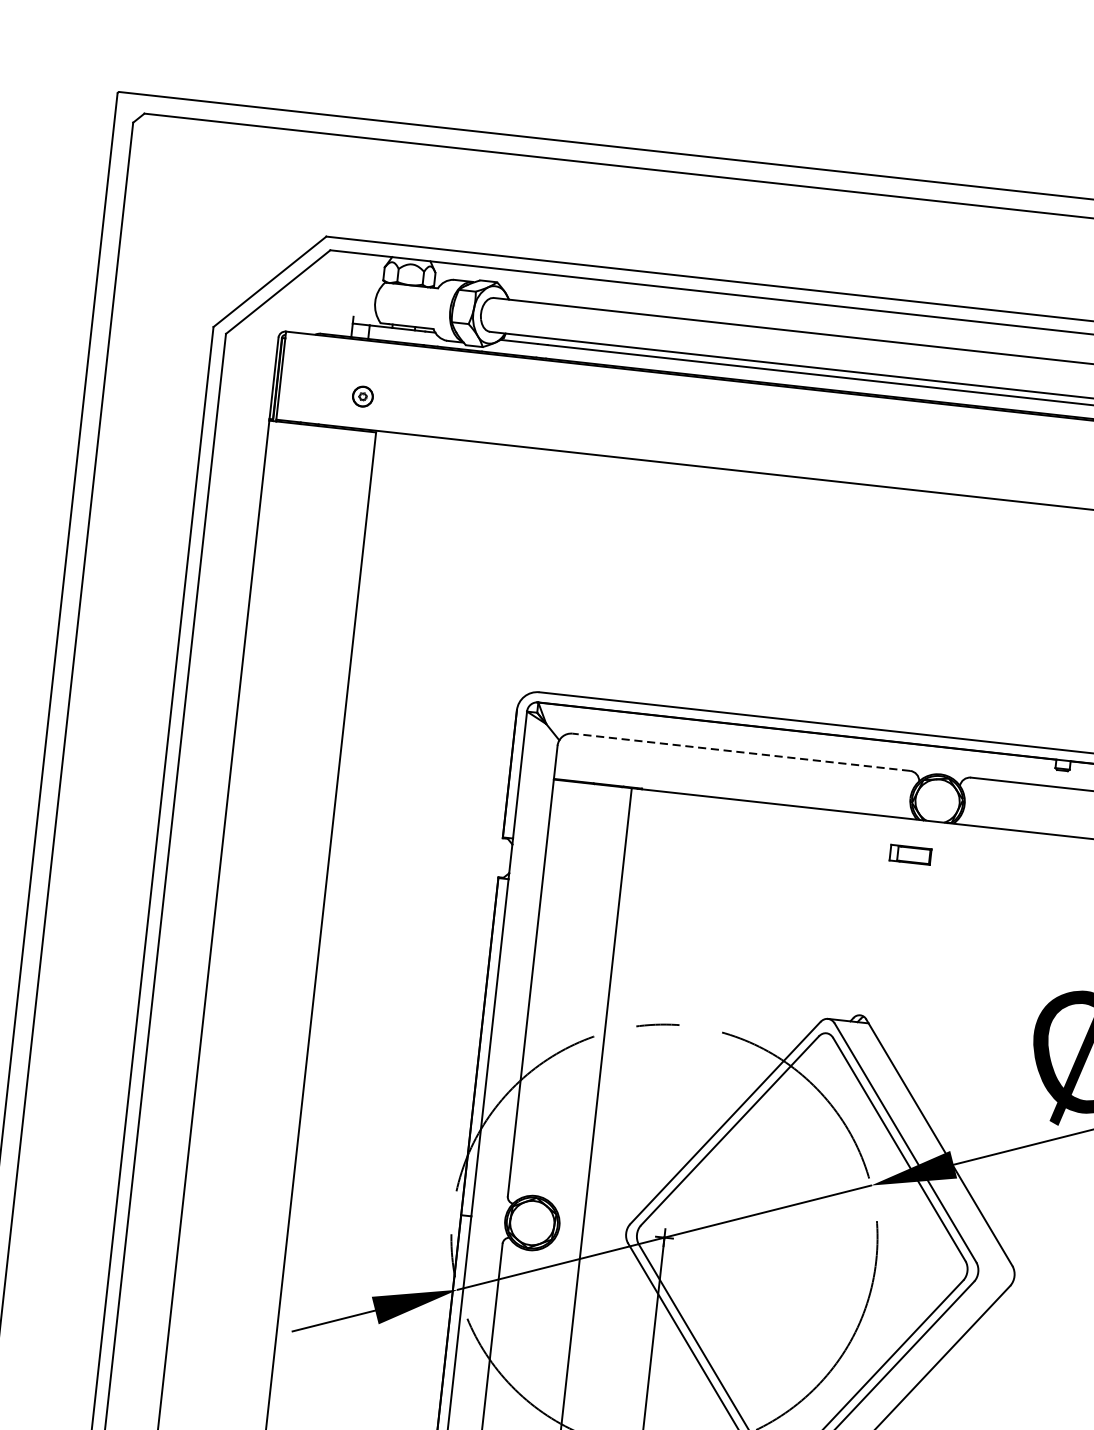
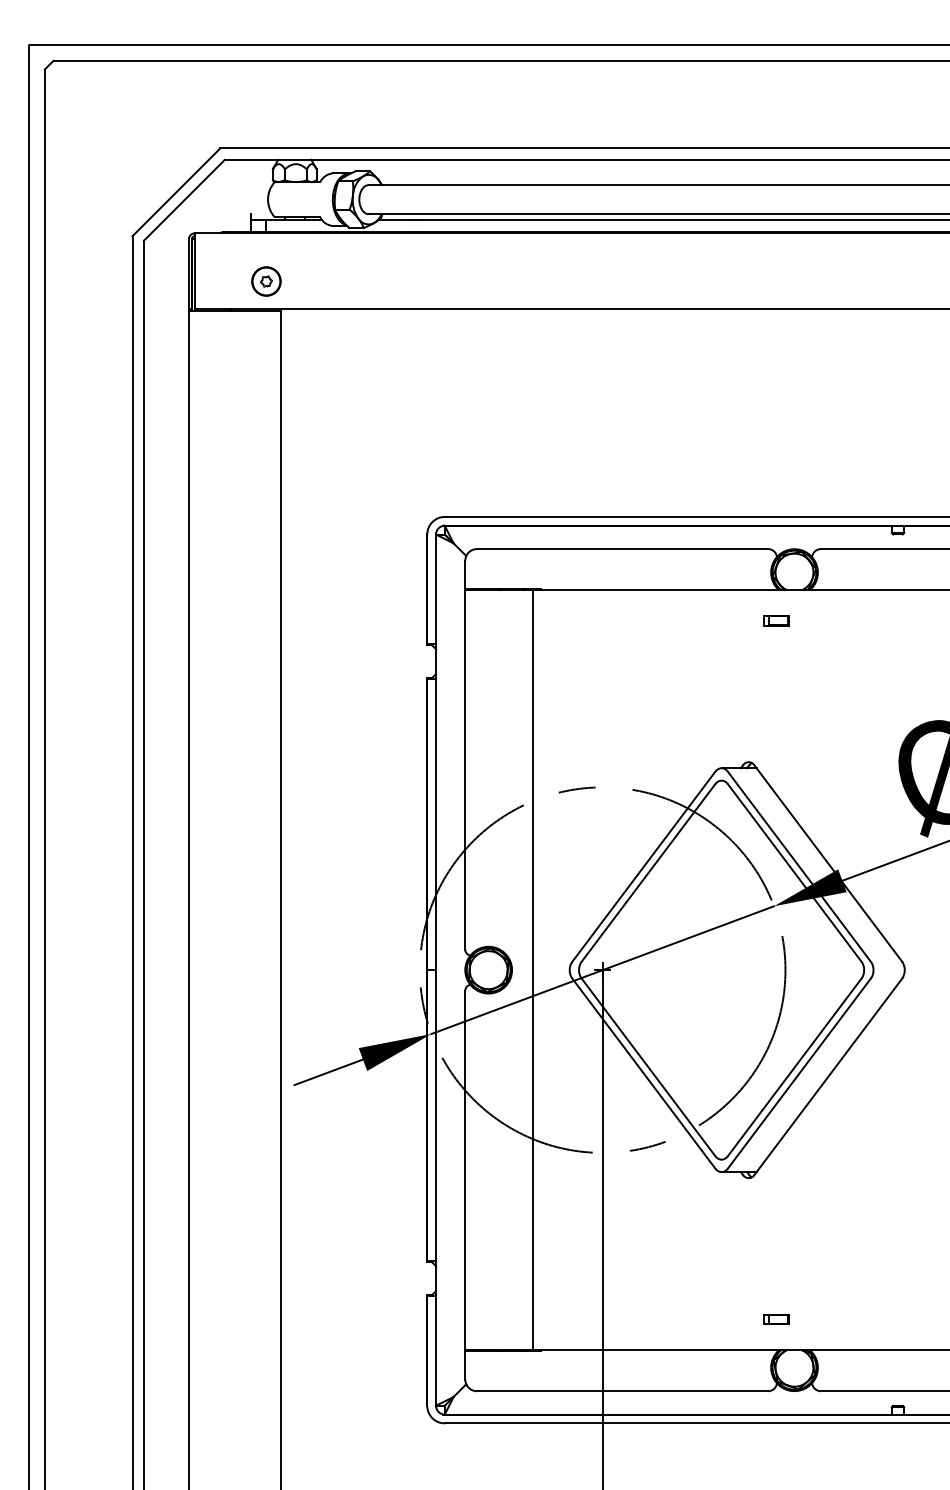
part: (362, 396) -> (266, 281), size x1.67
line: (741, 752) -> (622, 549), dashed -> solid
part: (910, 854) -> (776, 620), size x0.71

